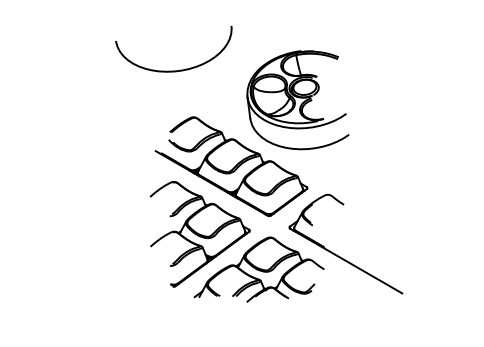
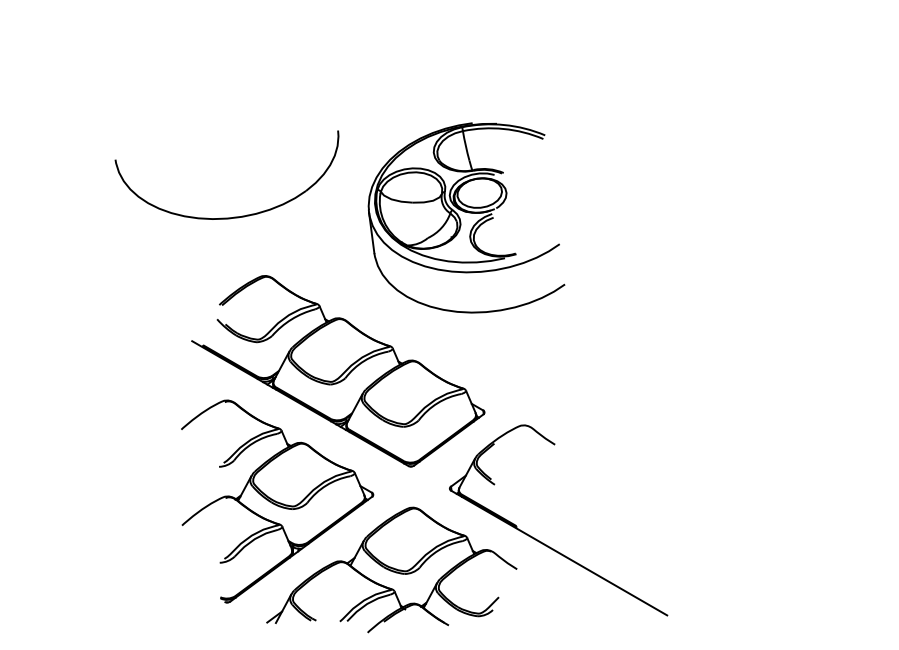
part: (173, 70) -> (226, 216), moved
part: (297, 100) -> (465, 218), moved

